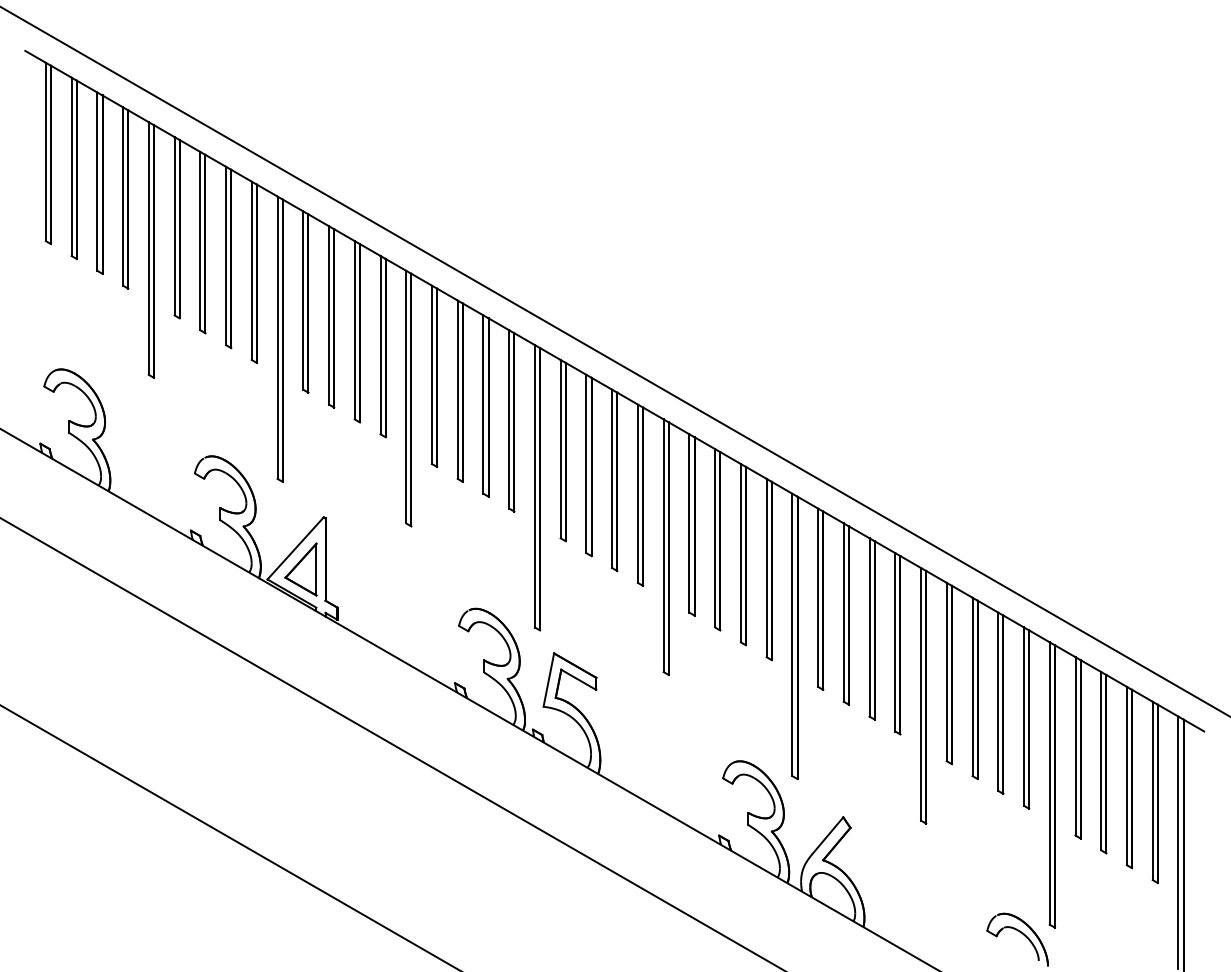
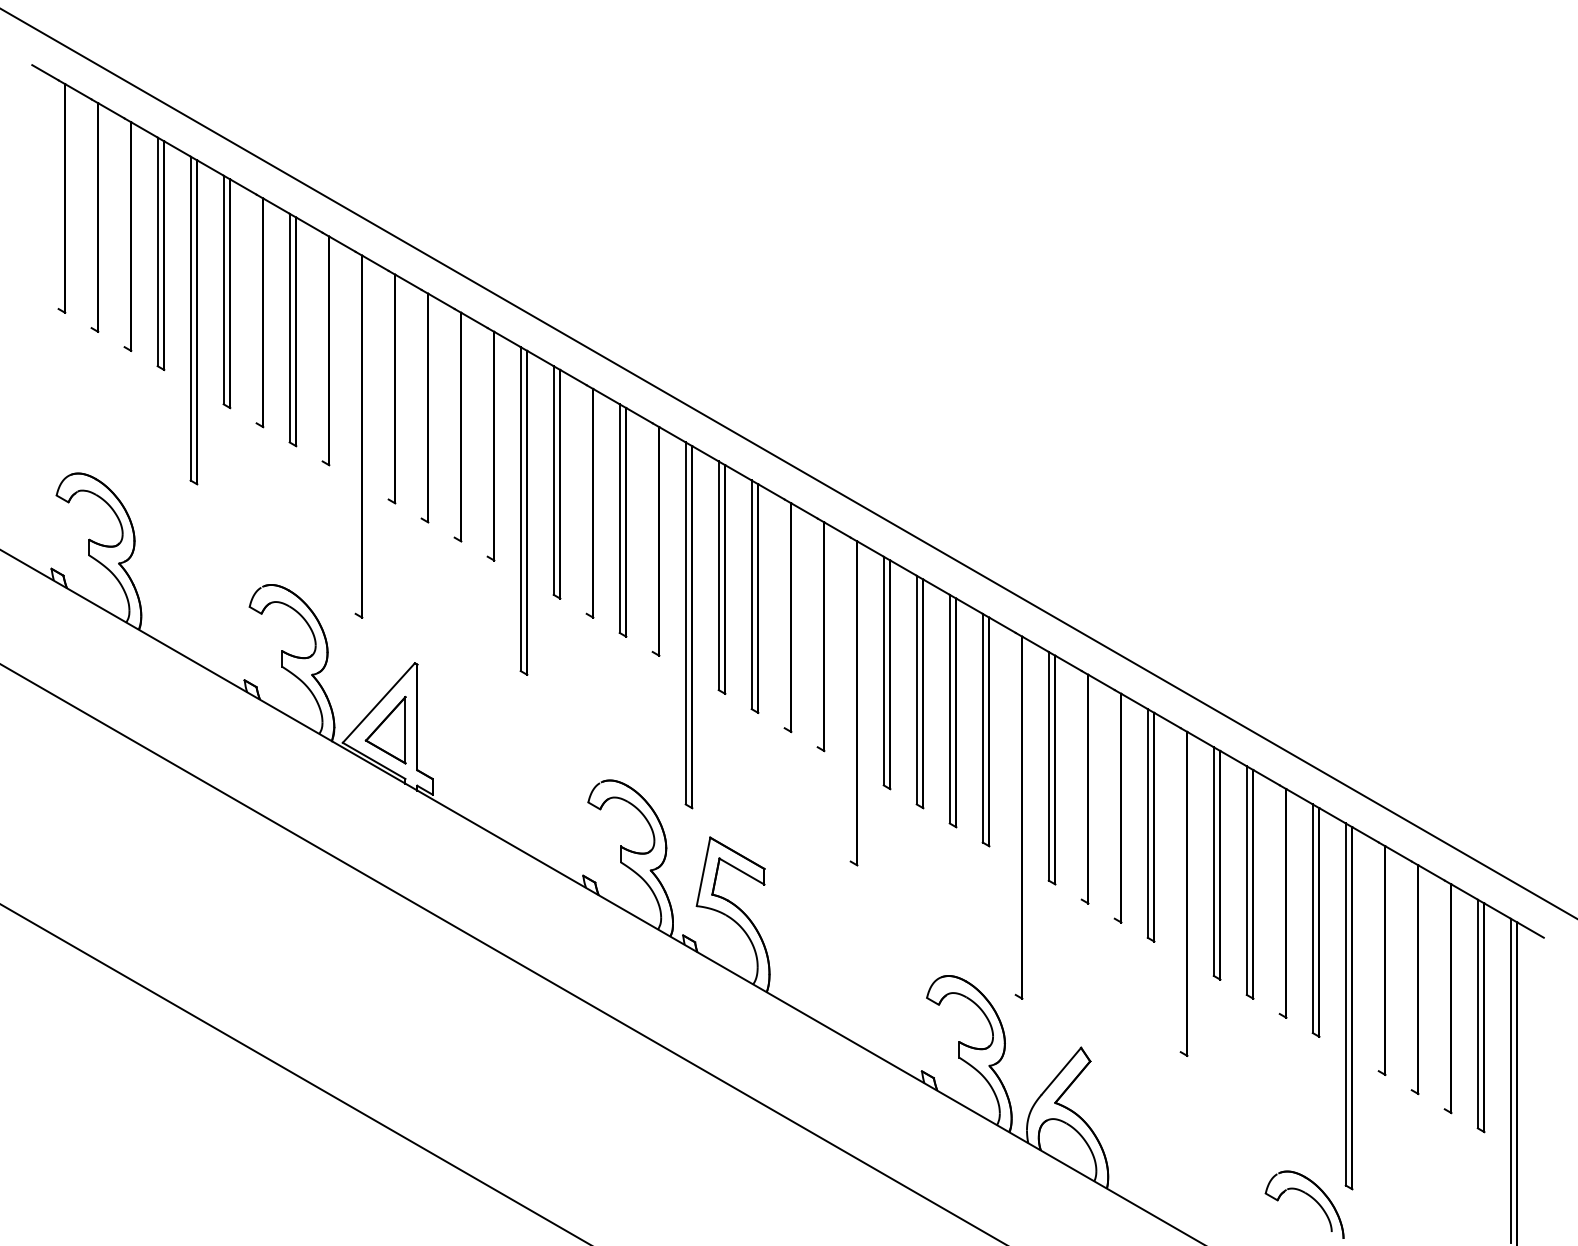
line: (45, 151) -> (58, 194), removed
line: (71, 166) -> (91, 213), removed
line: (97, 181) -> (124, 232), removed
line: (200, 240) -> (256, 308), removed
line: (251, 270) -> (322, 346), removed
line: (303, 299) -> (388, 384), removed
line: (328, 314) -> (421, 403), removed
line: (354, 330) -> (454, 423), removed
line: (277, 337) -> (355, 432), removed
line: (380, 345) -> (487, 442), removed
line: (457, 389) -> (586, 499), removed
line: (509, 419) -> (652, 537), removed
line: (611, 478) -> (784, 613), removed
line: (637, 493) -> (817, 632), removed
line: (663, 545) -> (850, 699), removed
line: (843, 612) -> (1081, 785), removed
line: (869, 627) -> (1114, 804), removed
line: (792, 634) -> (1015, 813), removed
line: (920, 694) -> (1180, 890), removed
line: (998, 701) -> (1279, 899), removed
line: (1075, 746) -> (1378, 956), removed
line: (1100, 760) -> (1411, 975), removed
line: (1126, 775) -> (1444, 994), removed

